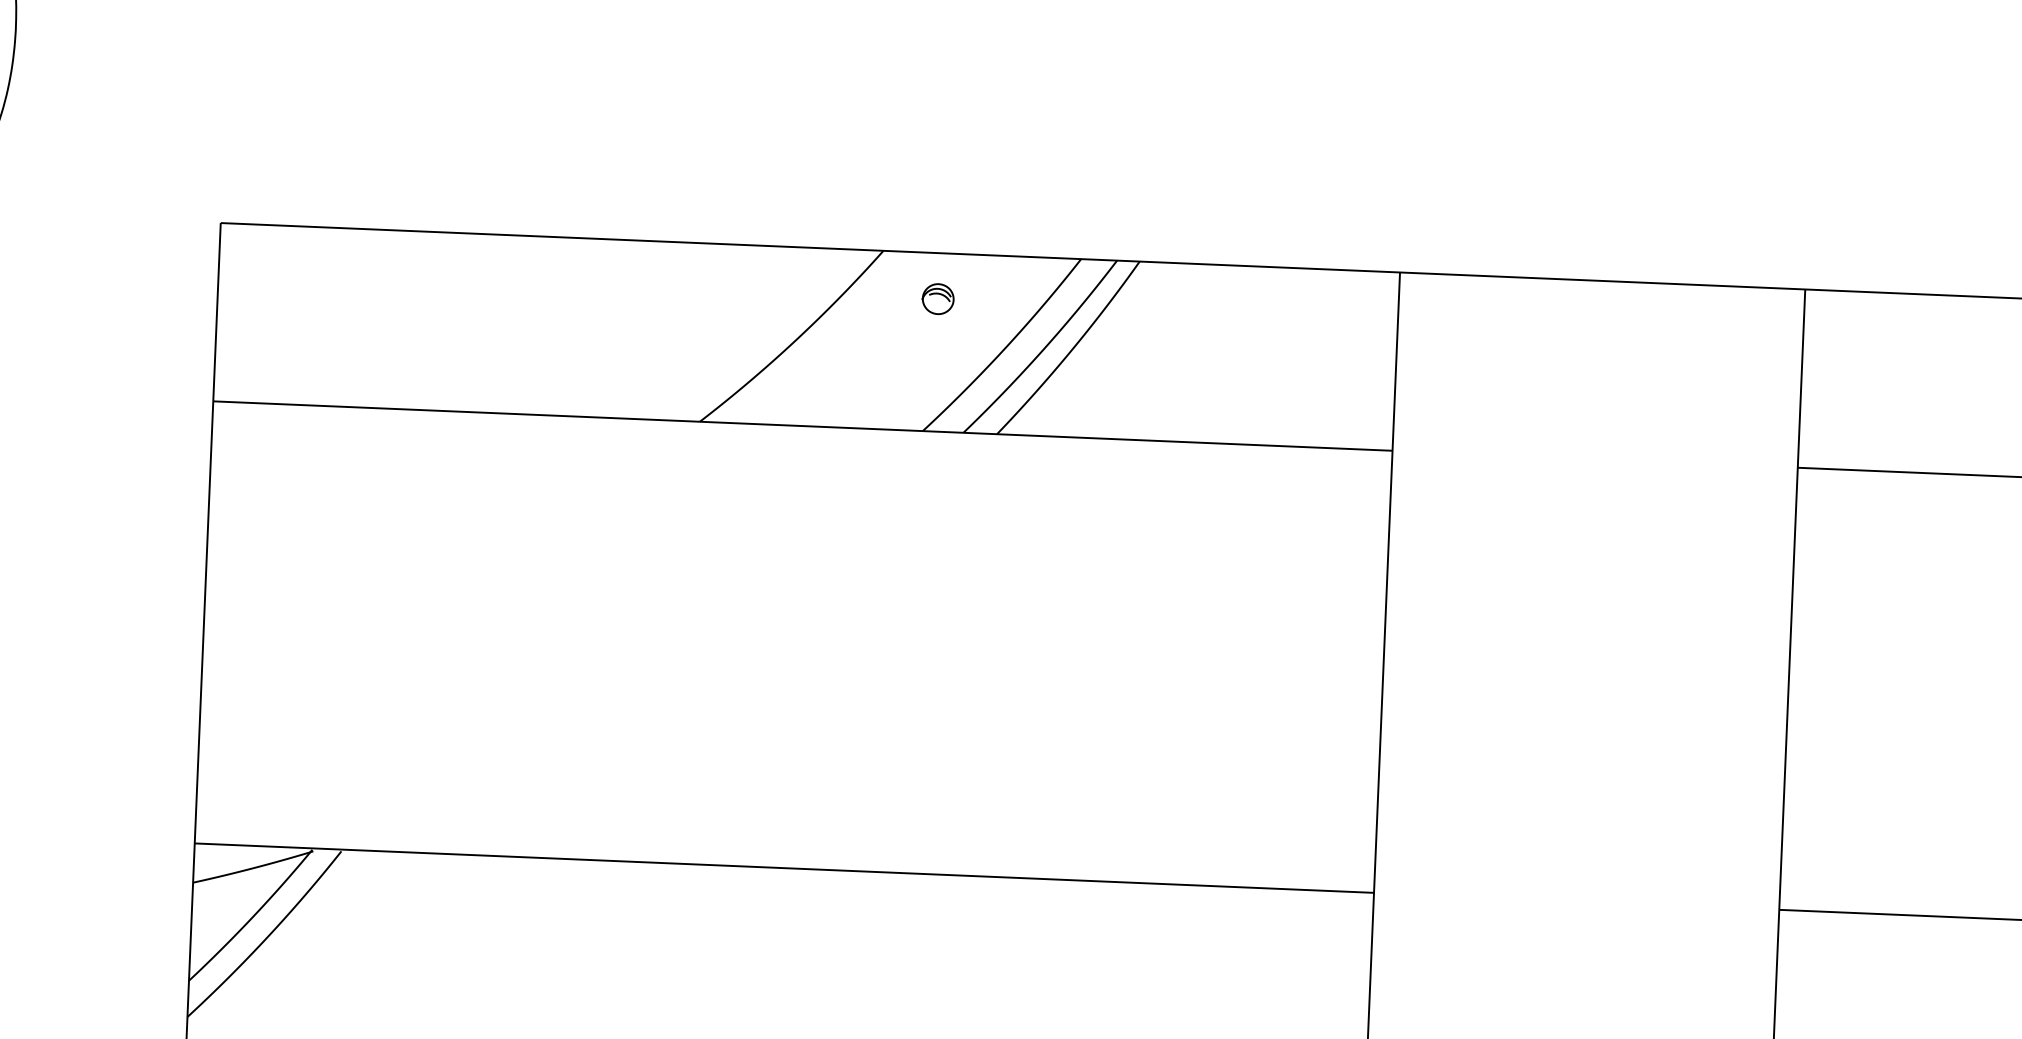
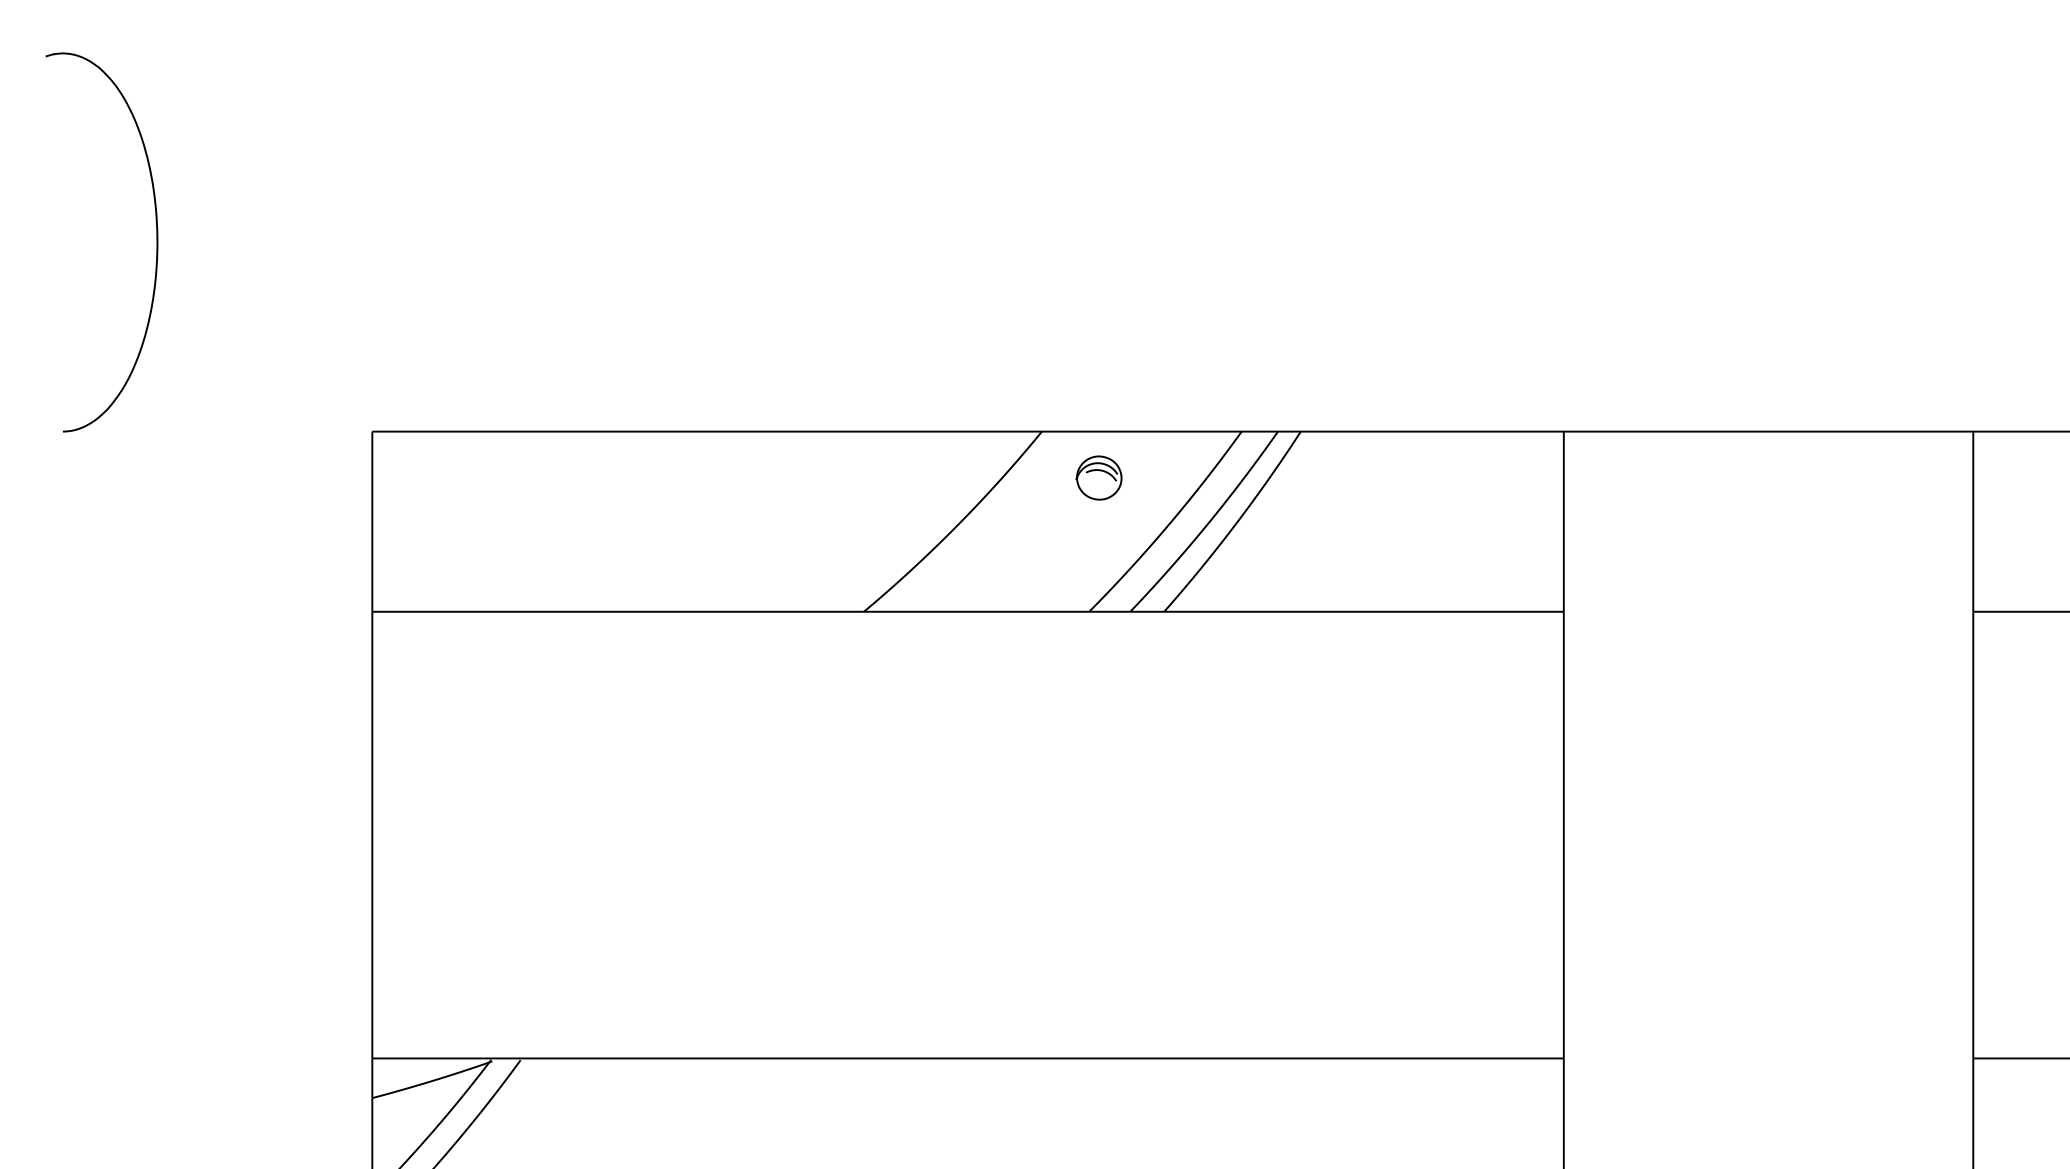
part: (937, 298) -> (1098, 477), size x1.43

